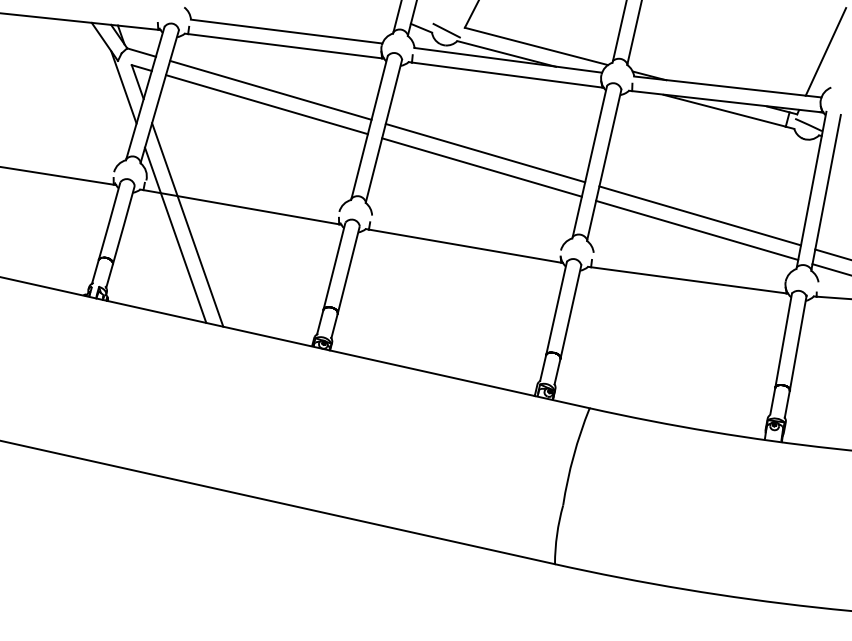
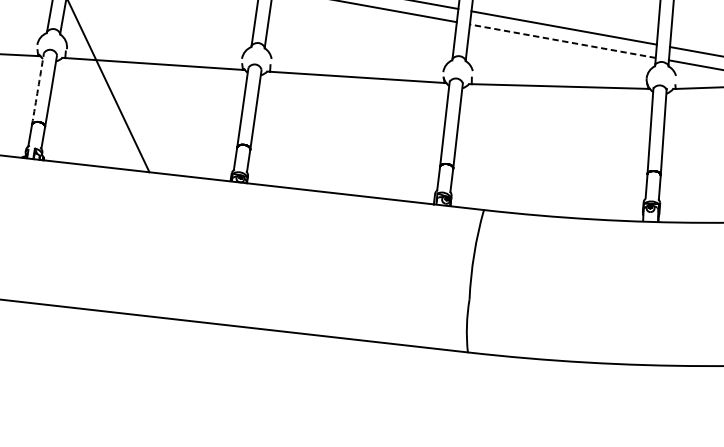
arc: (109, 221) -> (37, 89), solid -> dashed
line: (696, 230) -> (562, 41), solid -> dashed
line: (175, 234) -> (98, 94), removed

